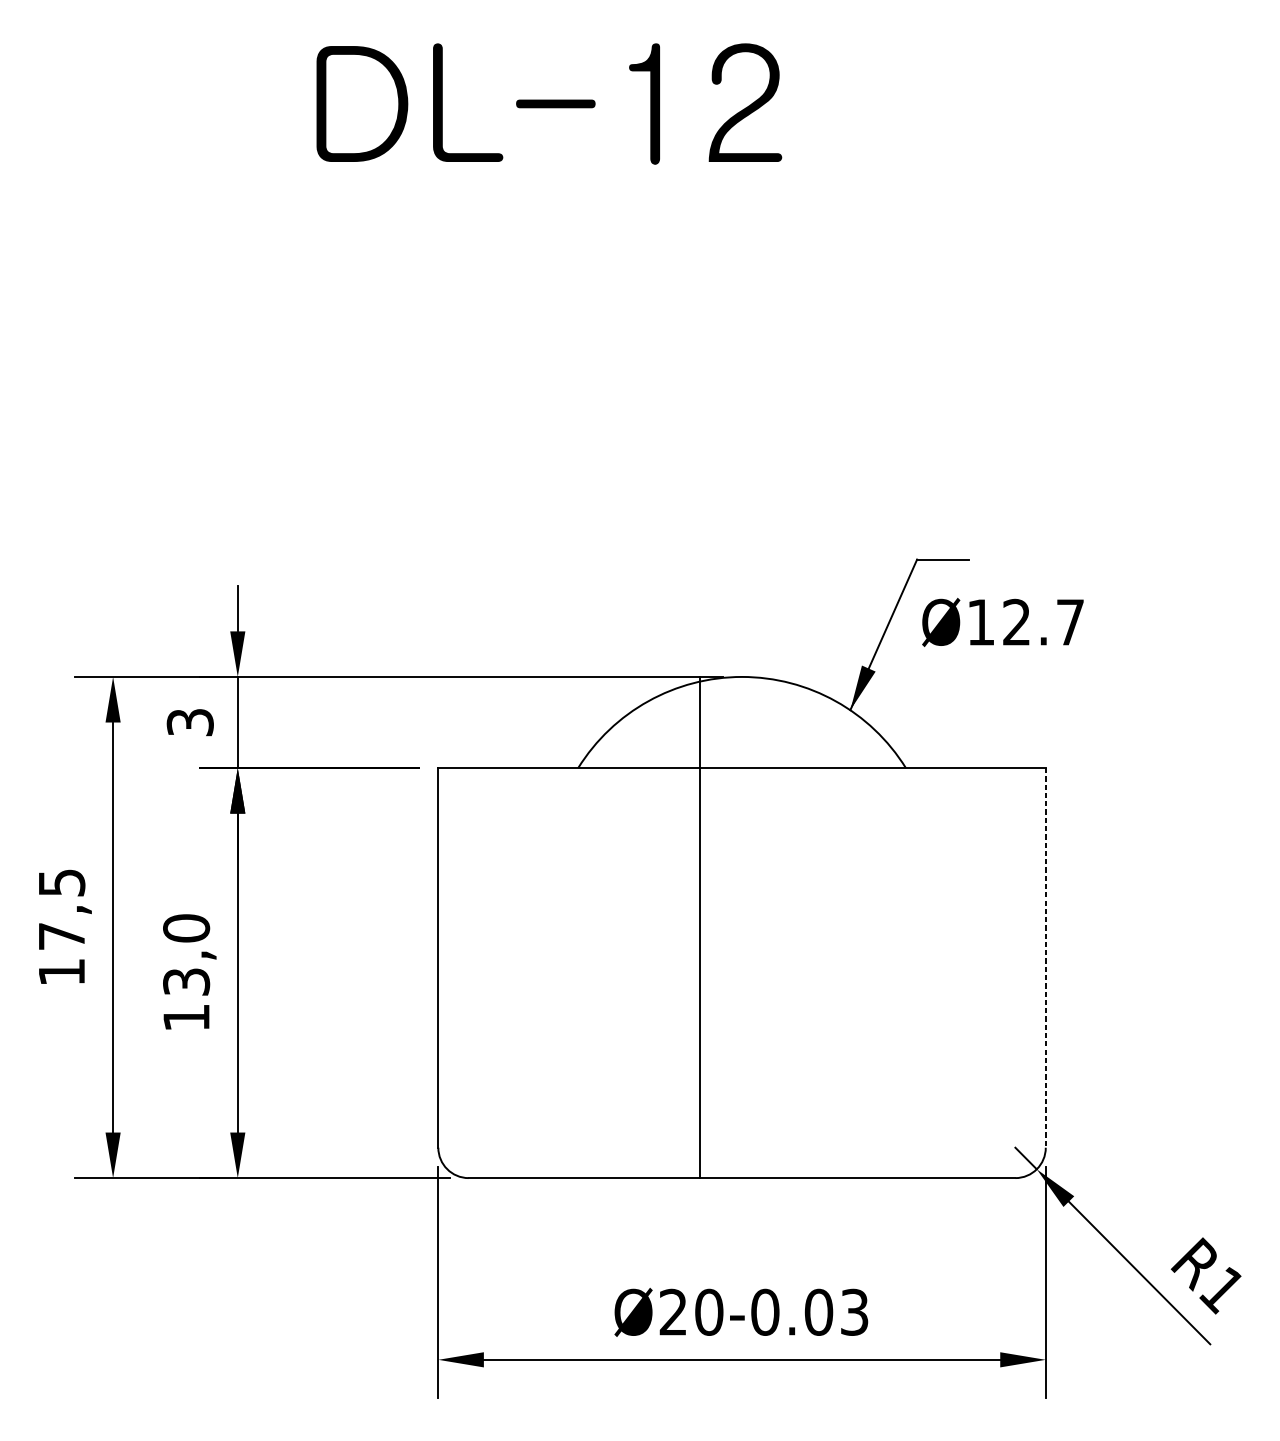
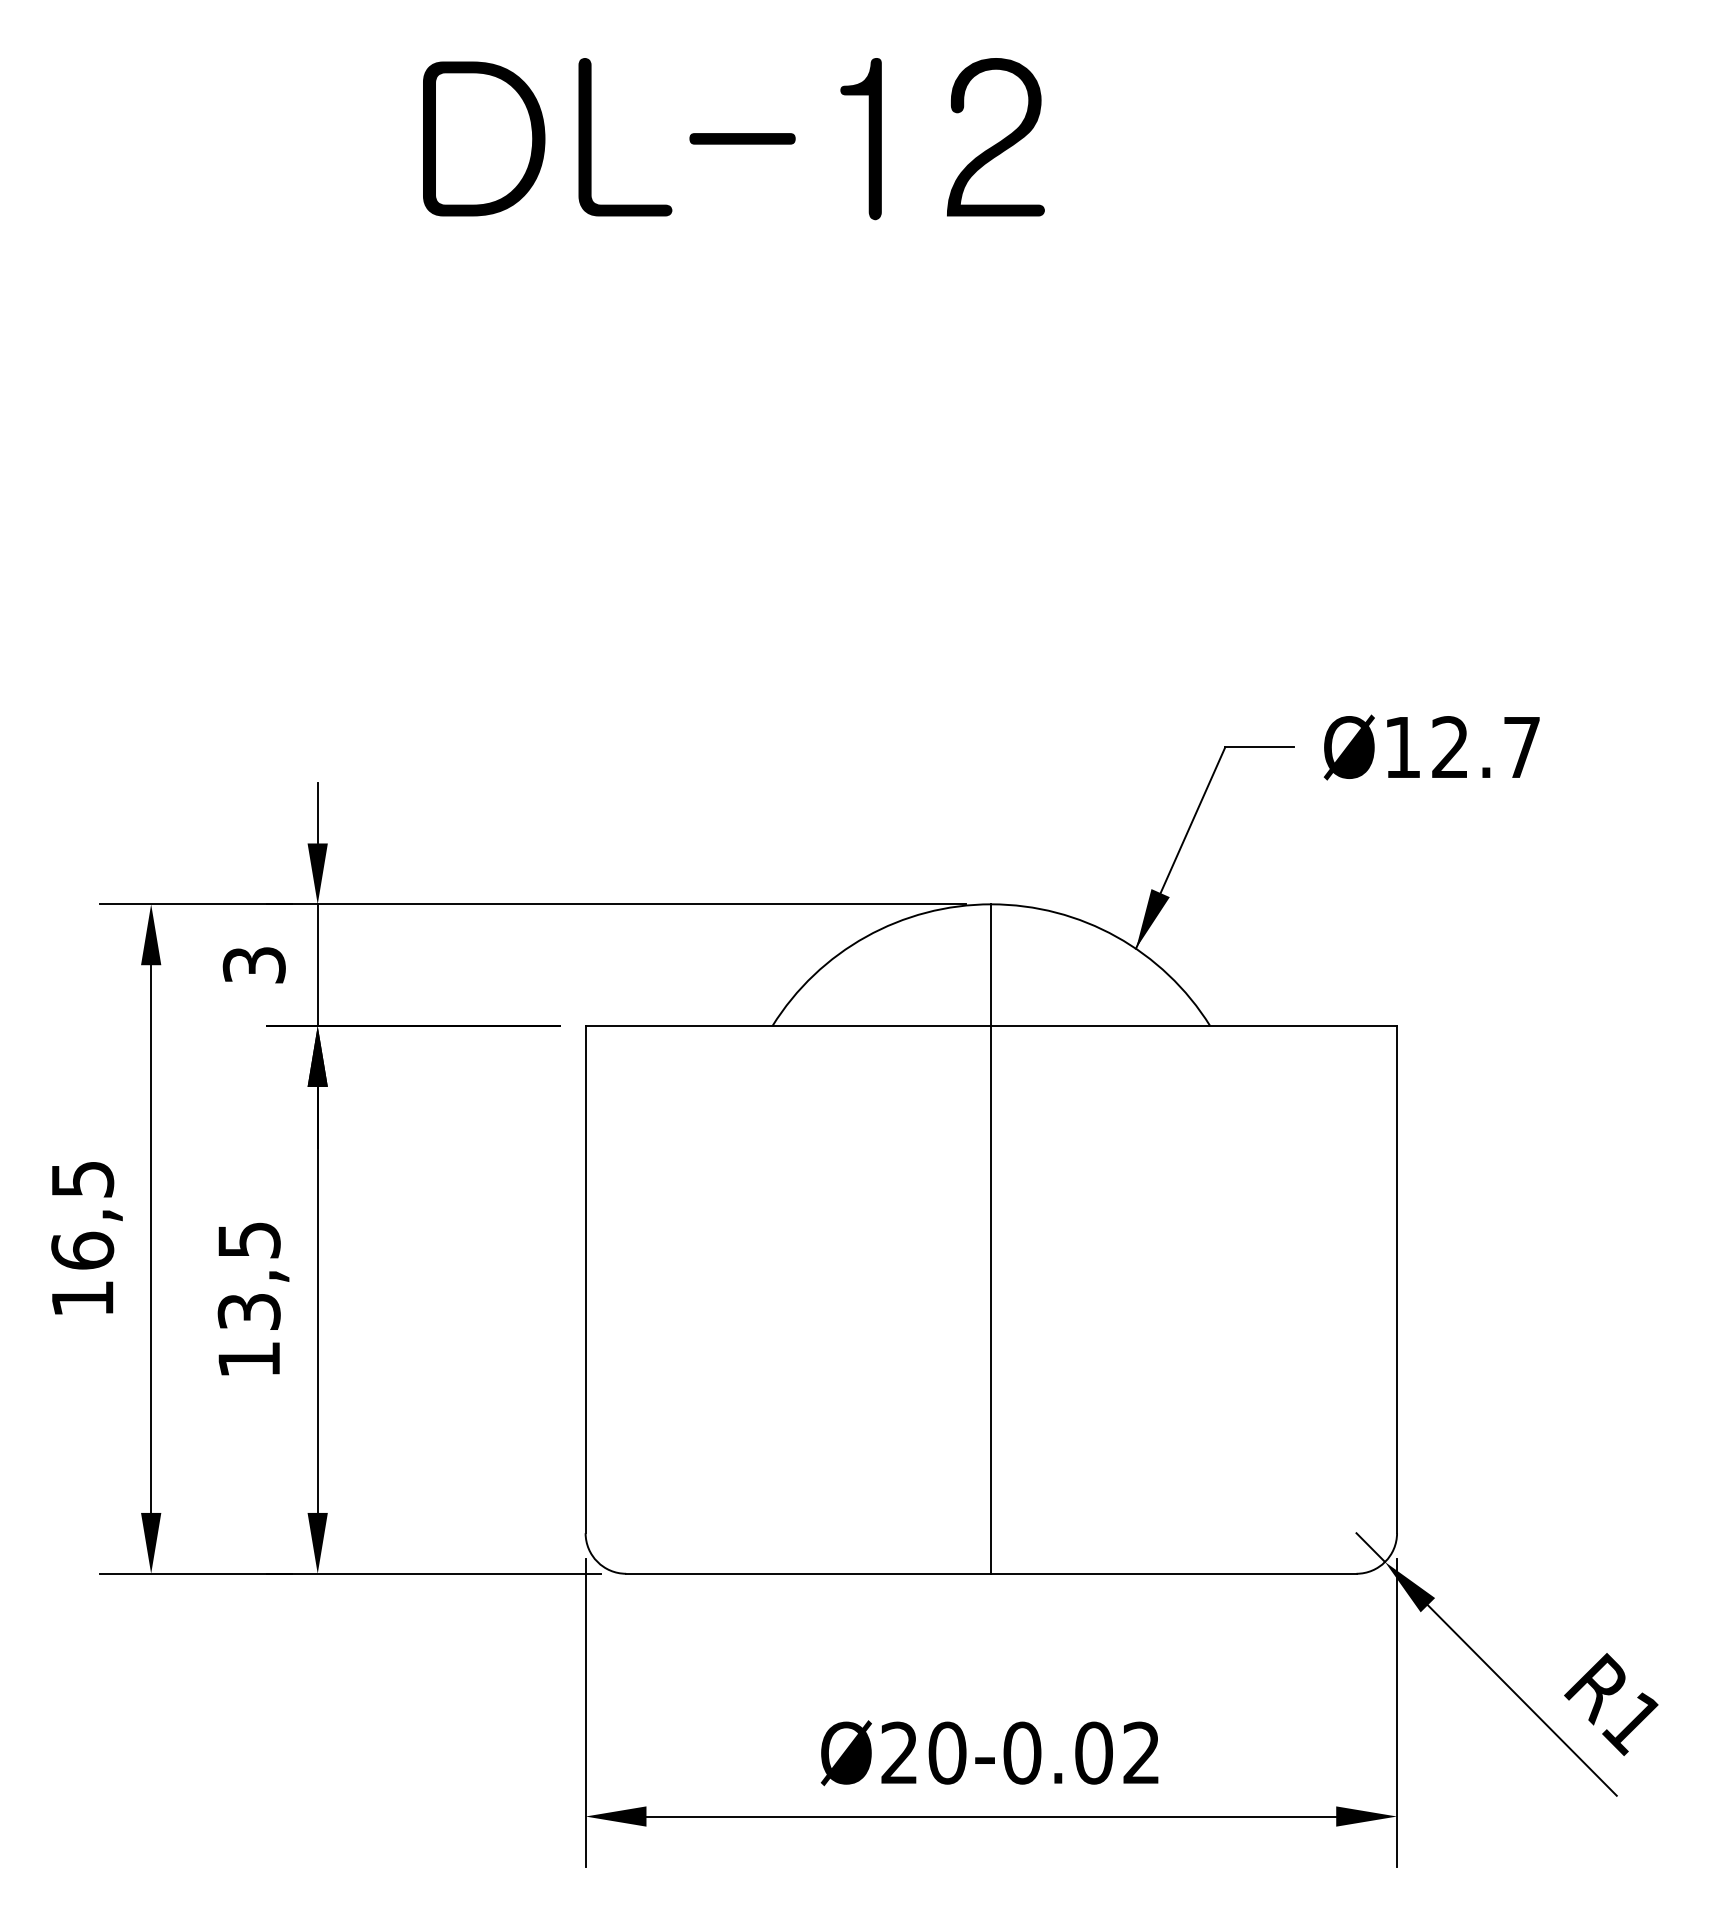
text: (1002, 622) -> (1431, 747), moved
line: (700, 927) -> (991, 1238), moved
text: (185, 928) -> (248, 1240), 13,0 -> 13,5
text: (61, 936) -> (82, 1250), 17,5 -> 16,5
line: (1046, 957) -> (1397, 1279), dashed -> solid
text: (854, 1311) -> (1141, 1752), Ø20-0.03 -> Ø20-0.02

